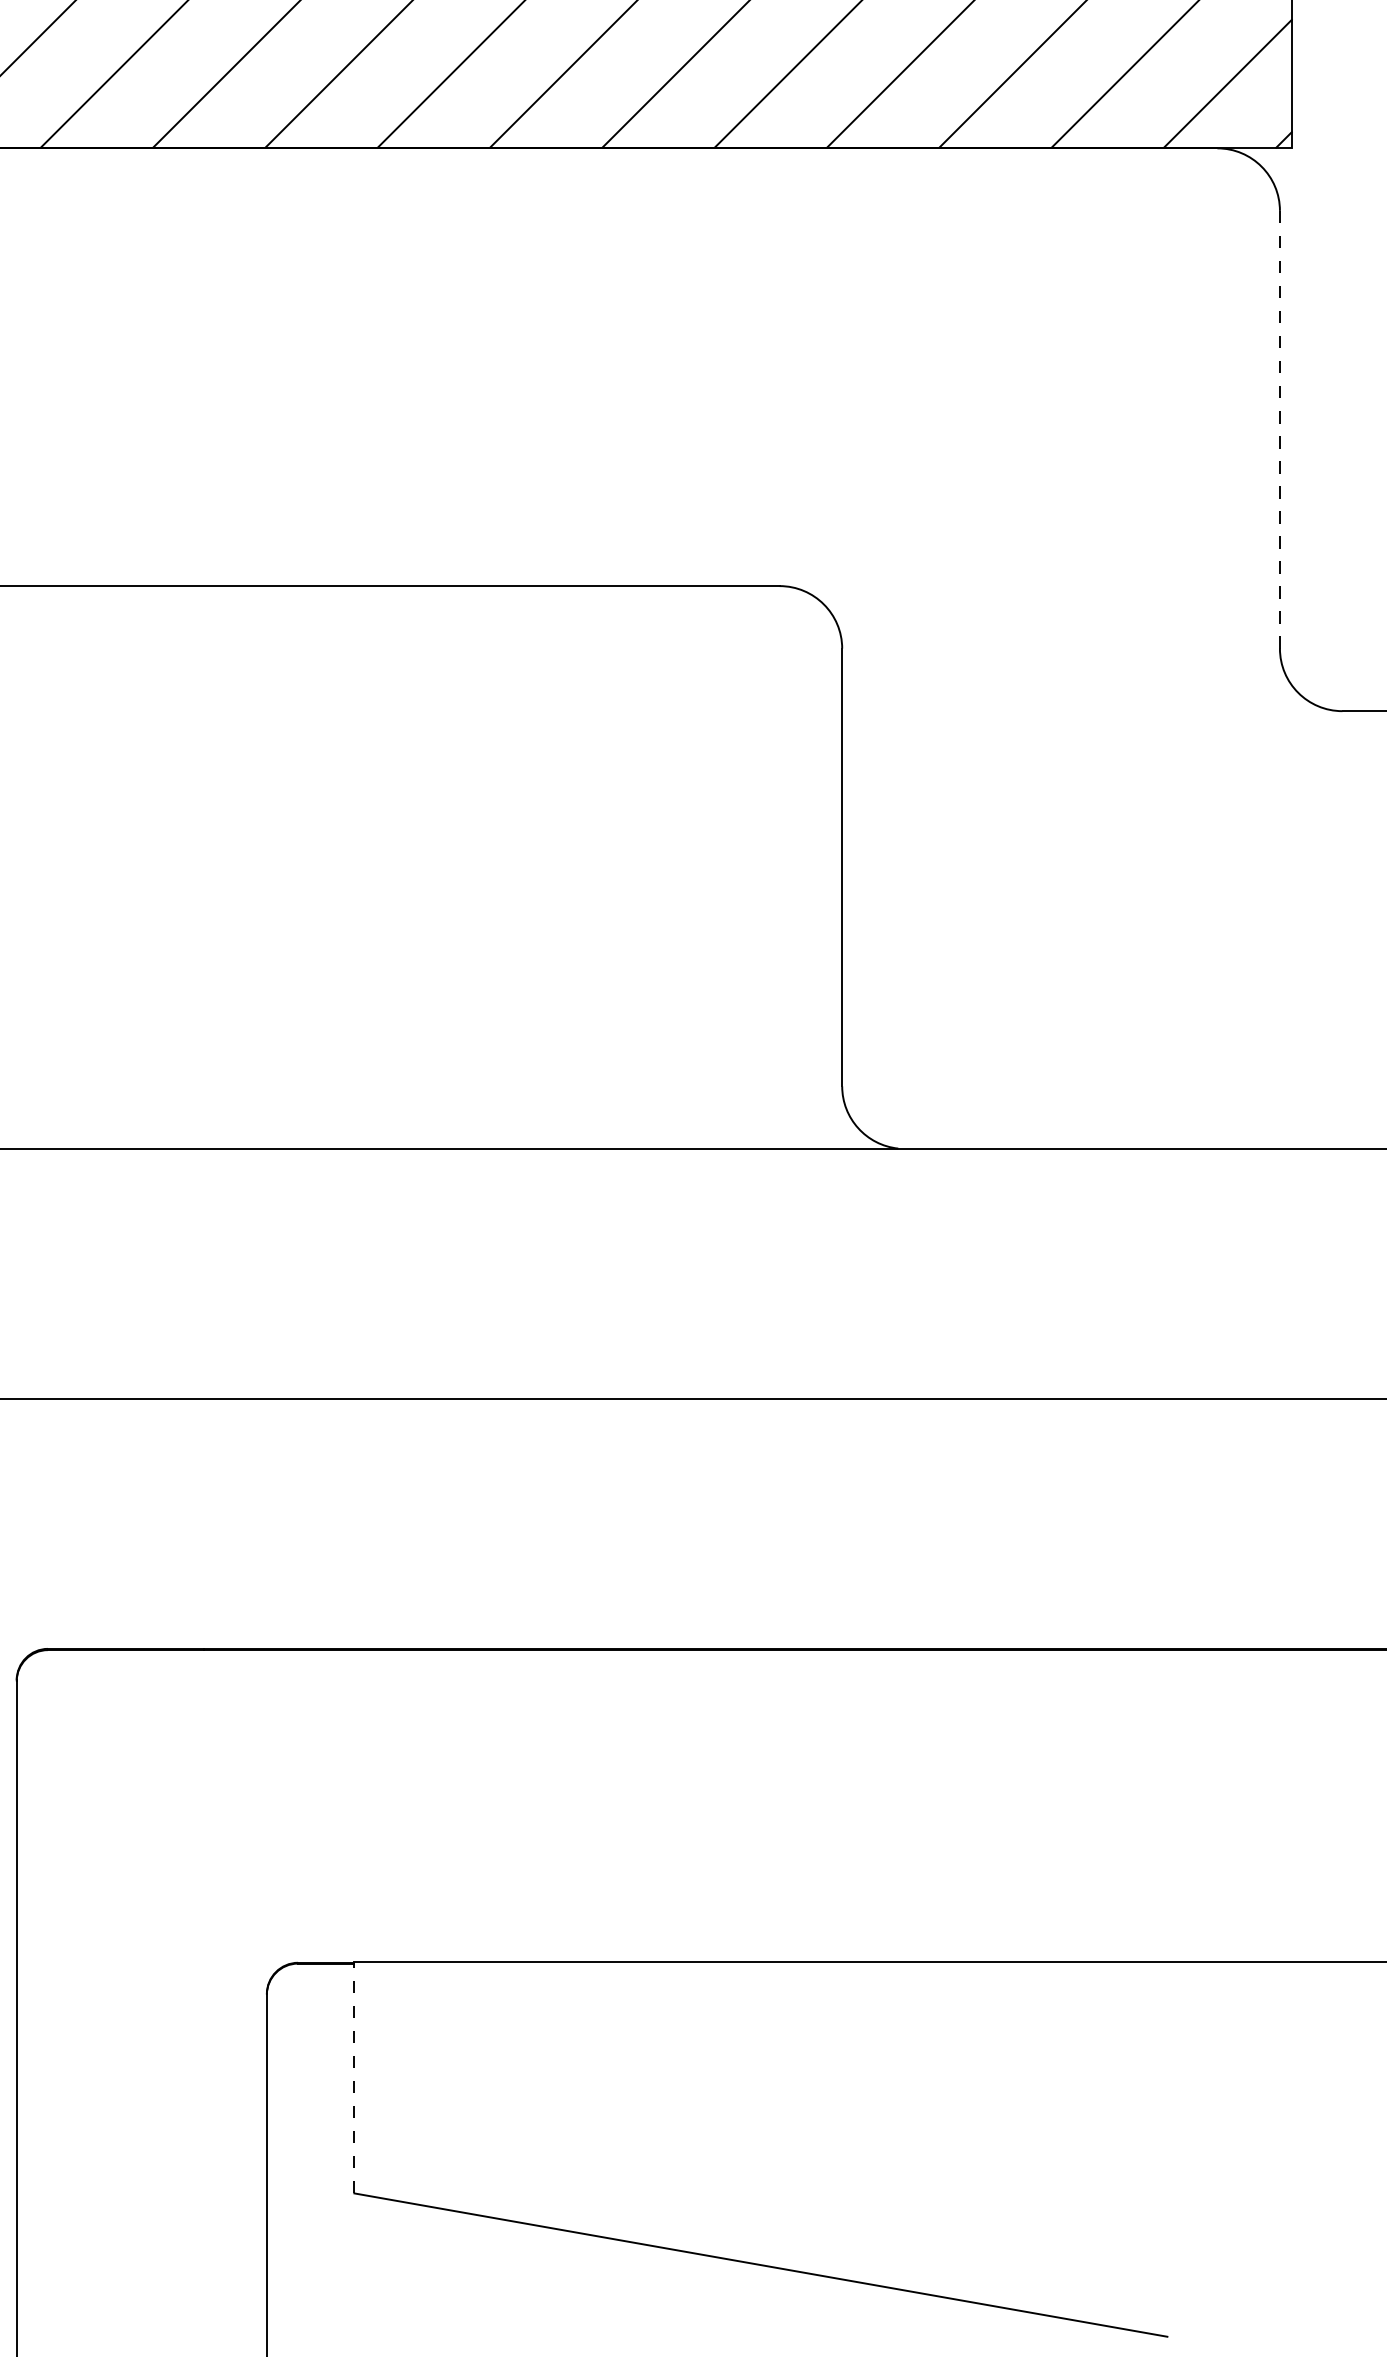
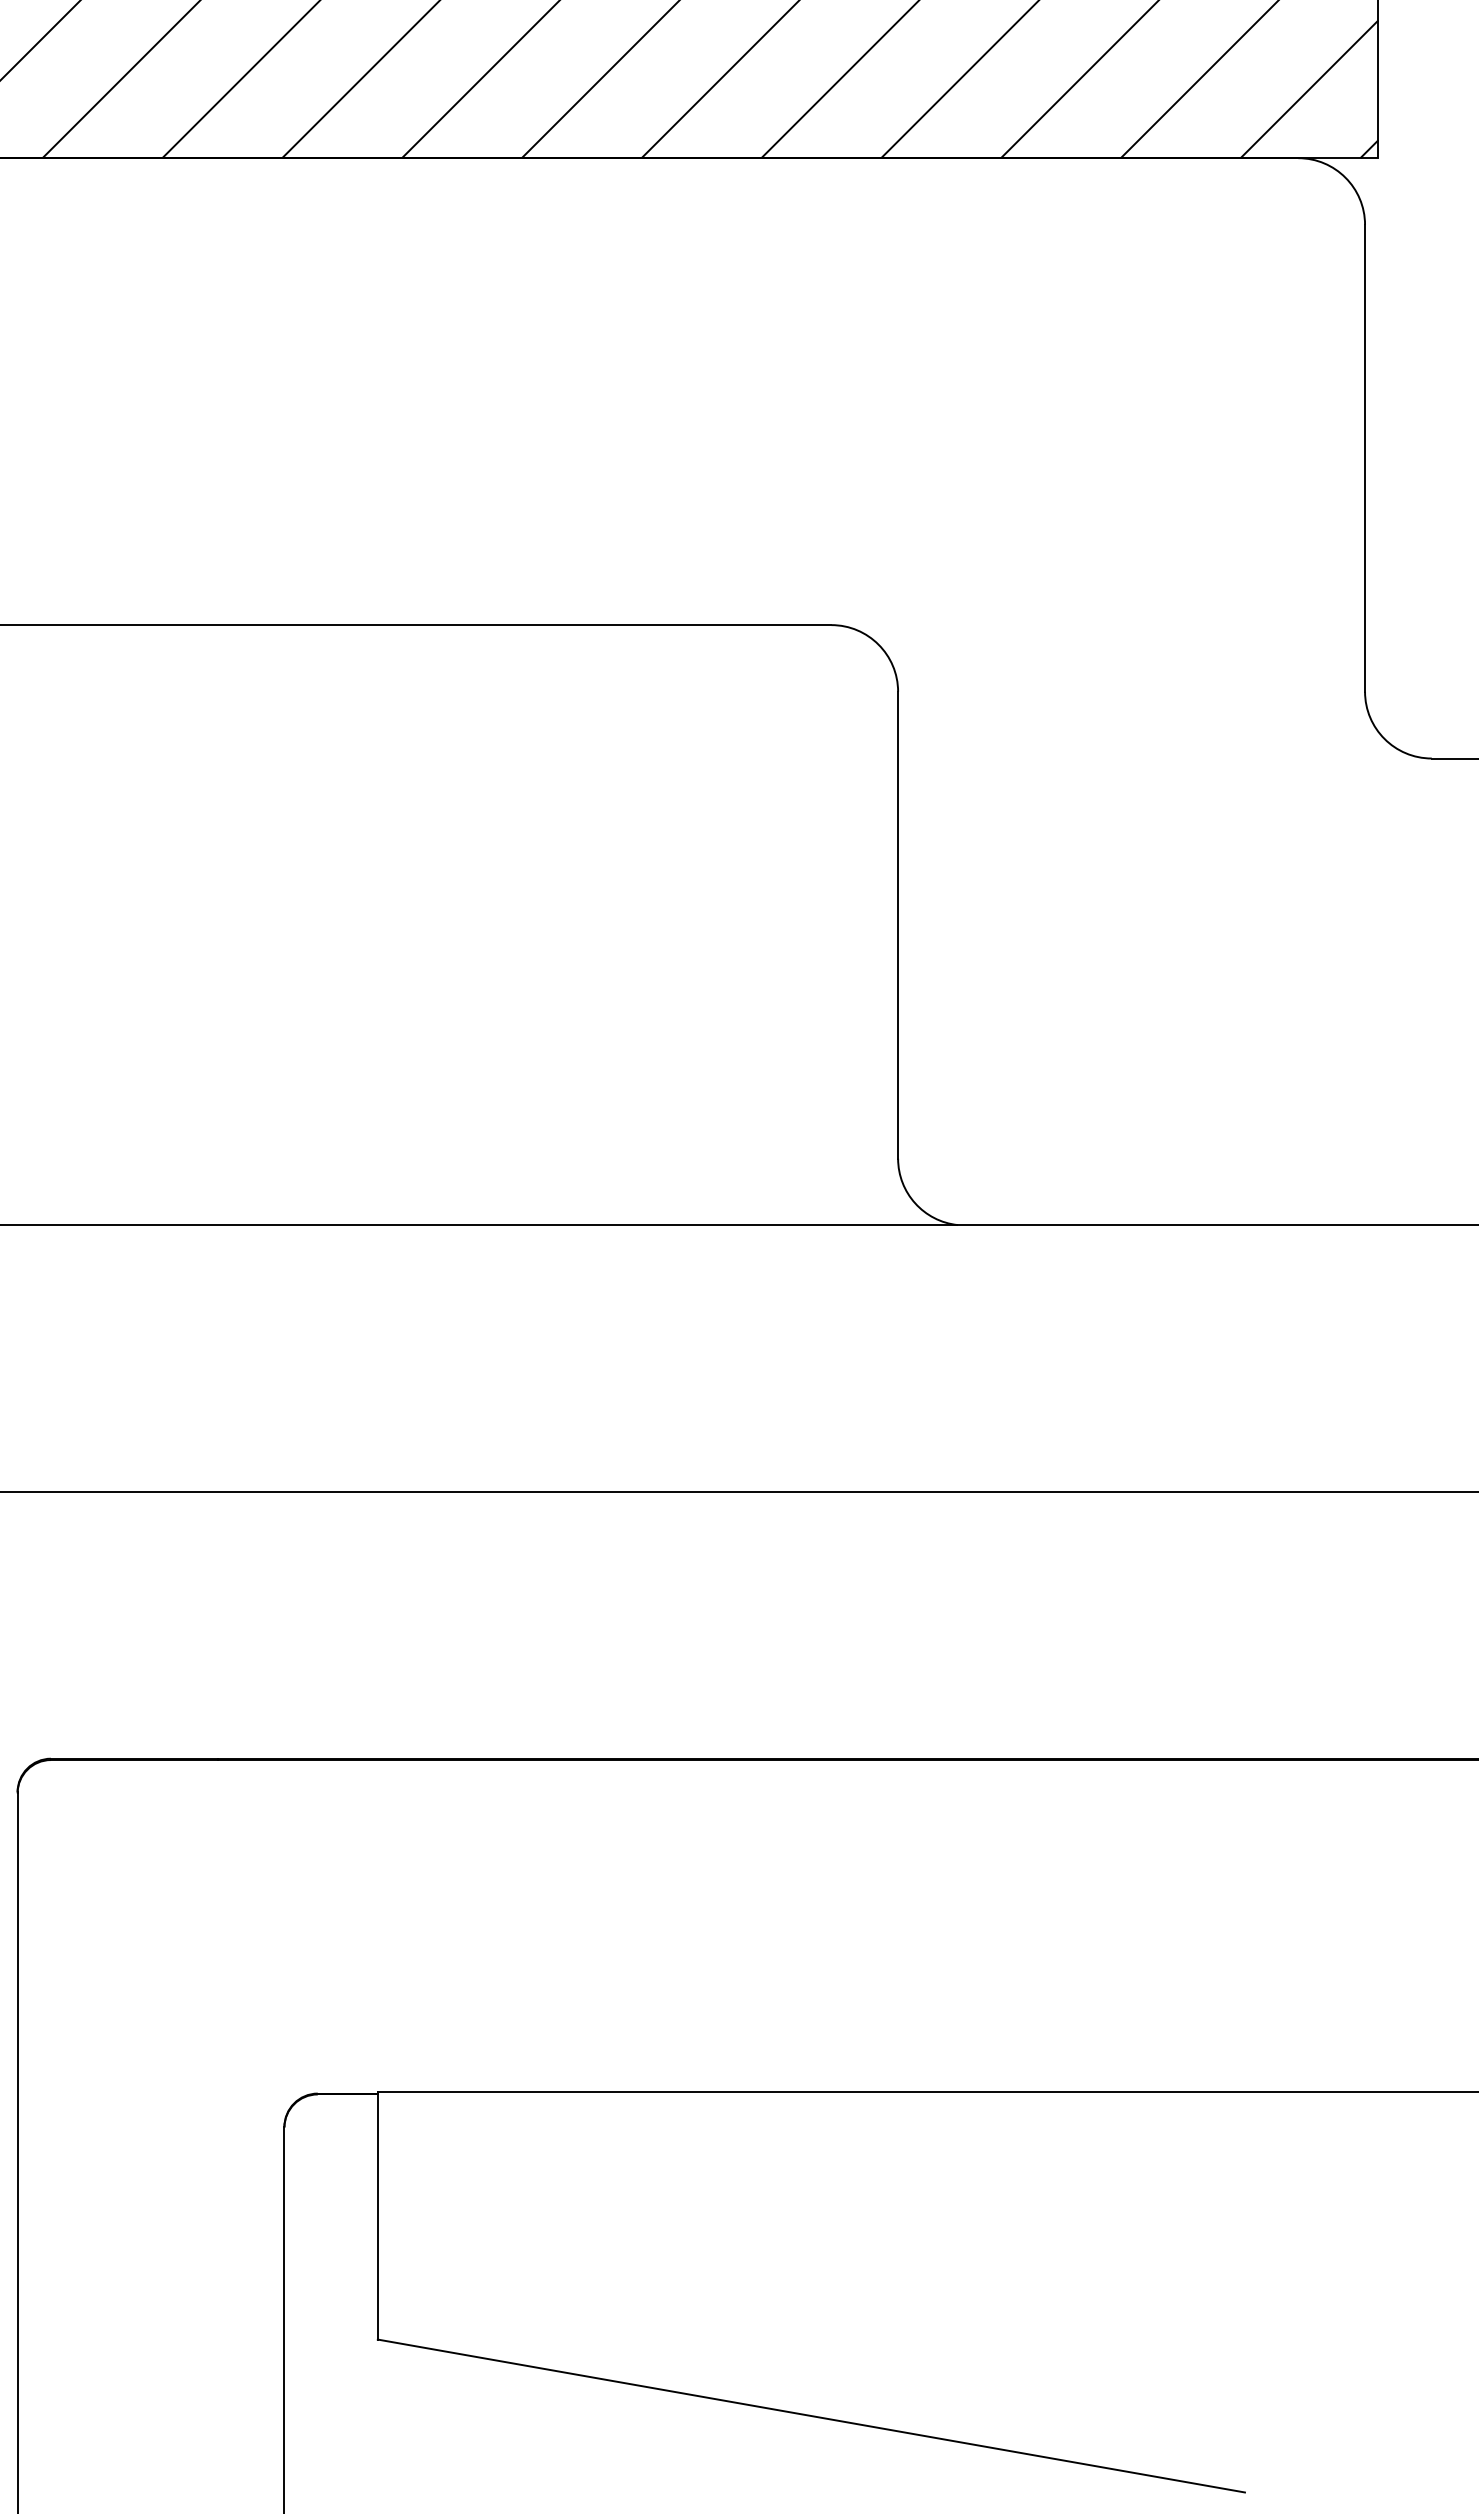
line: (1280, 429) -> (1365, 458), dashed -> solid
line: (354, 2077) -> (377, 2215), dashed -> solid

